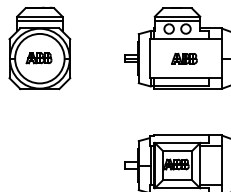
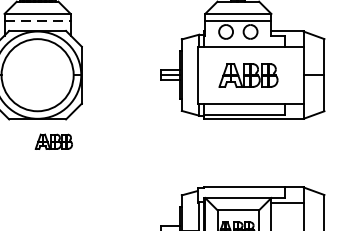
line: (39, 21) -> (37, 20), solid -> dashed
part: (38, 58) -> (53, 141), moved
part: (184, 58) -> (248, 74), size x1.6

